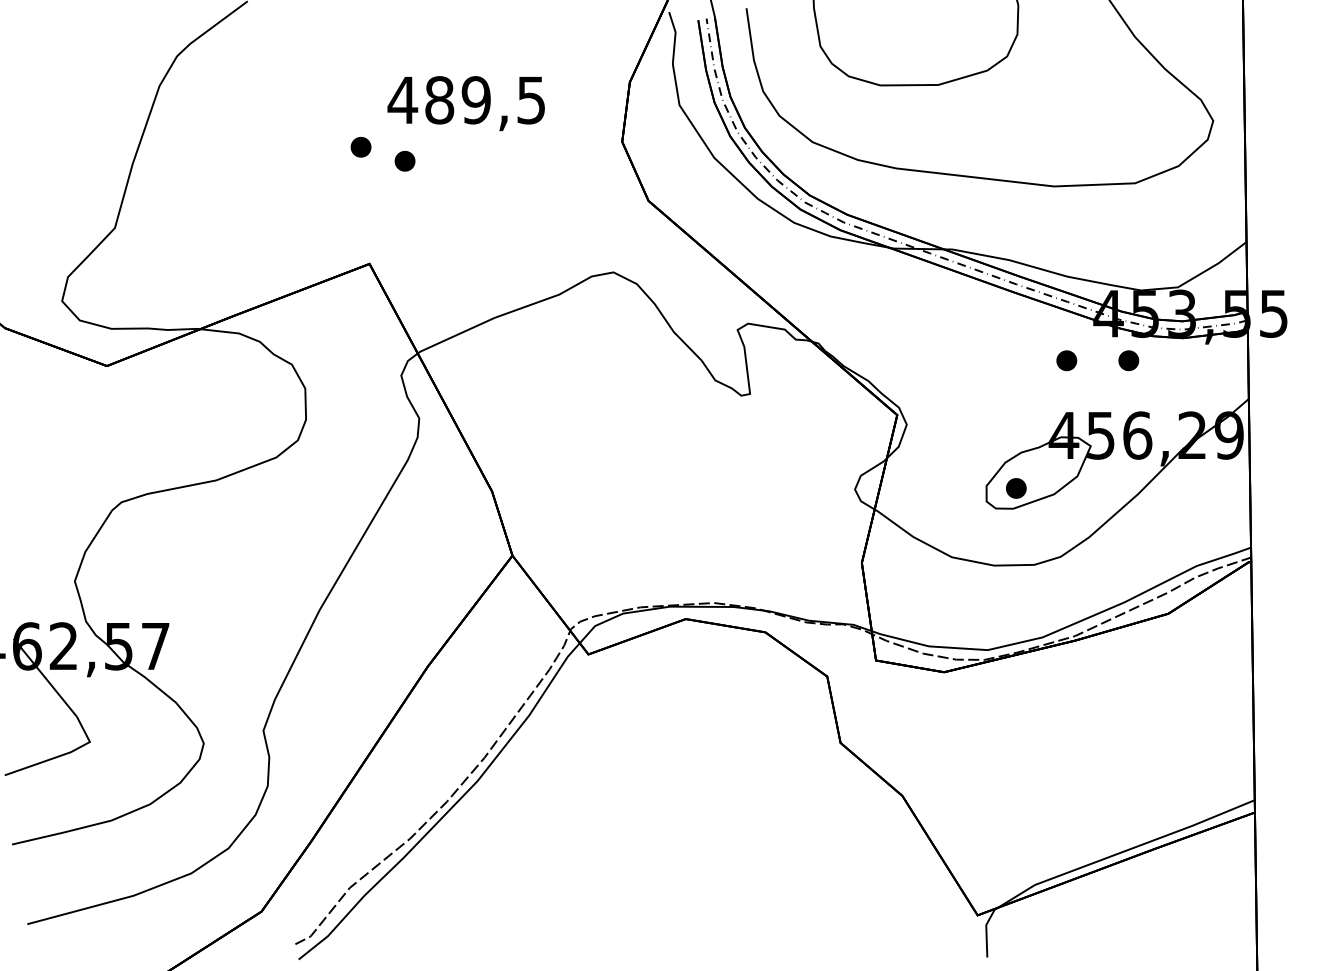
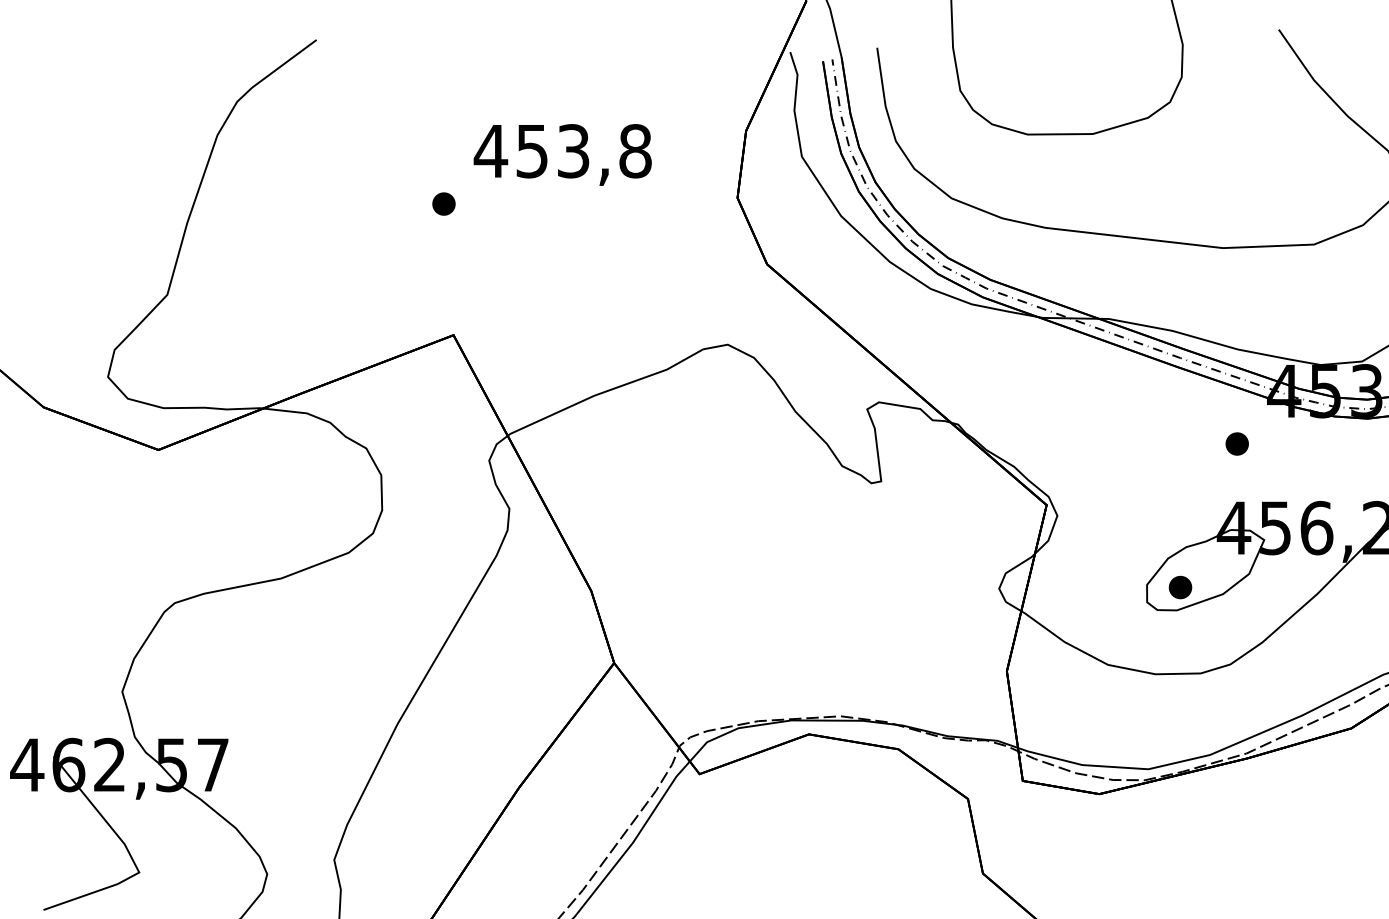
text: (485, 100) -> (583, 151), 489,5 -> 453,8
part: (404, 161) -> (492, 220), removed
part: (1128, 360) -> (1306, 443), removed

